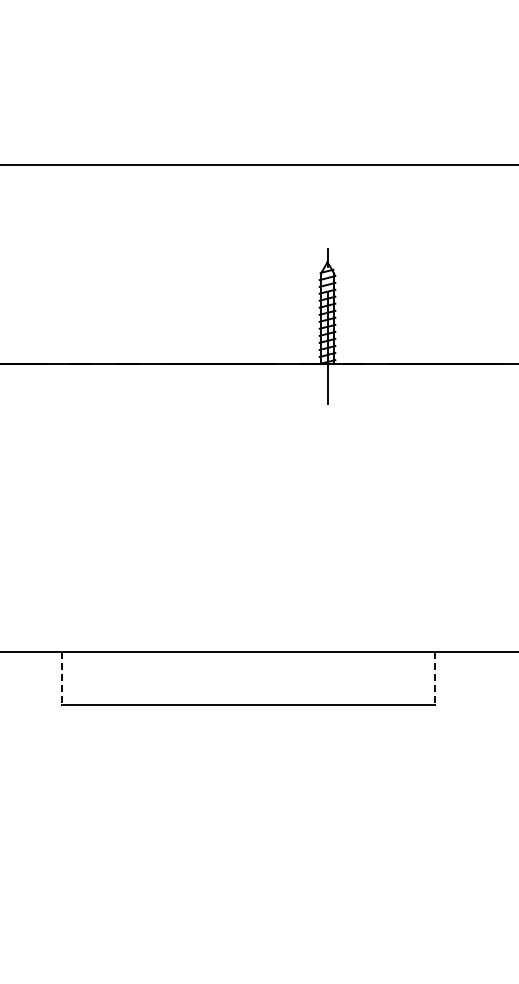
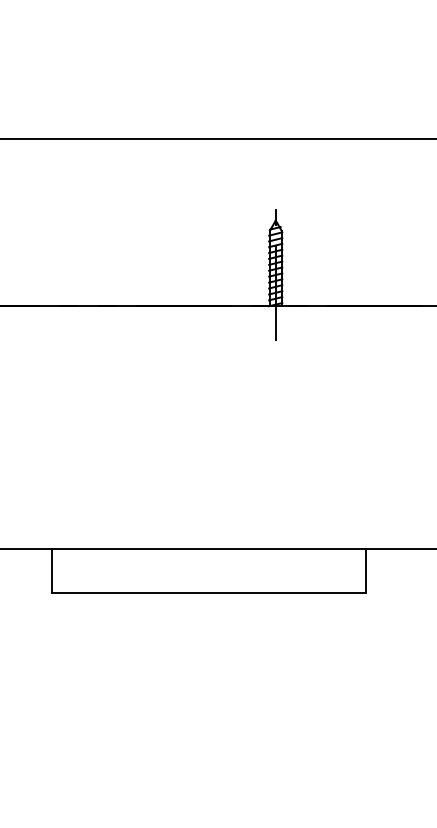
line: (62, 679) -> (52, 571), dashed -> solid
line: (435, 679) -> (366, 571), dashed -> solid

